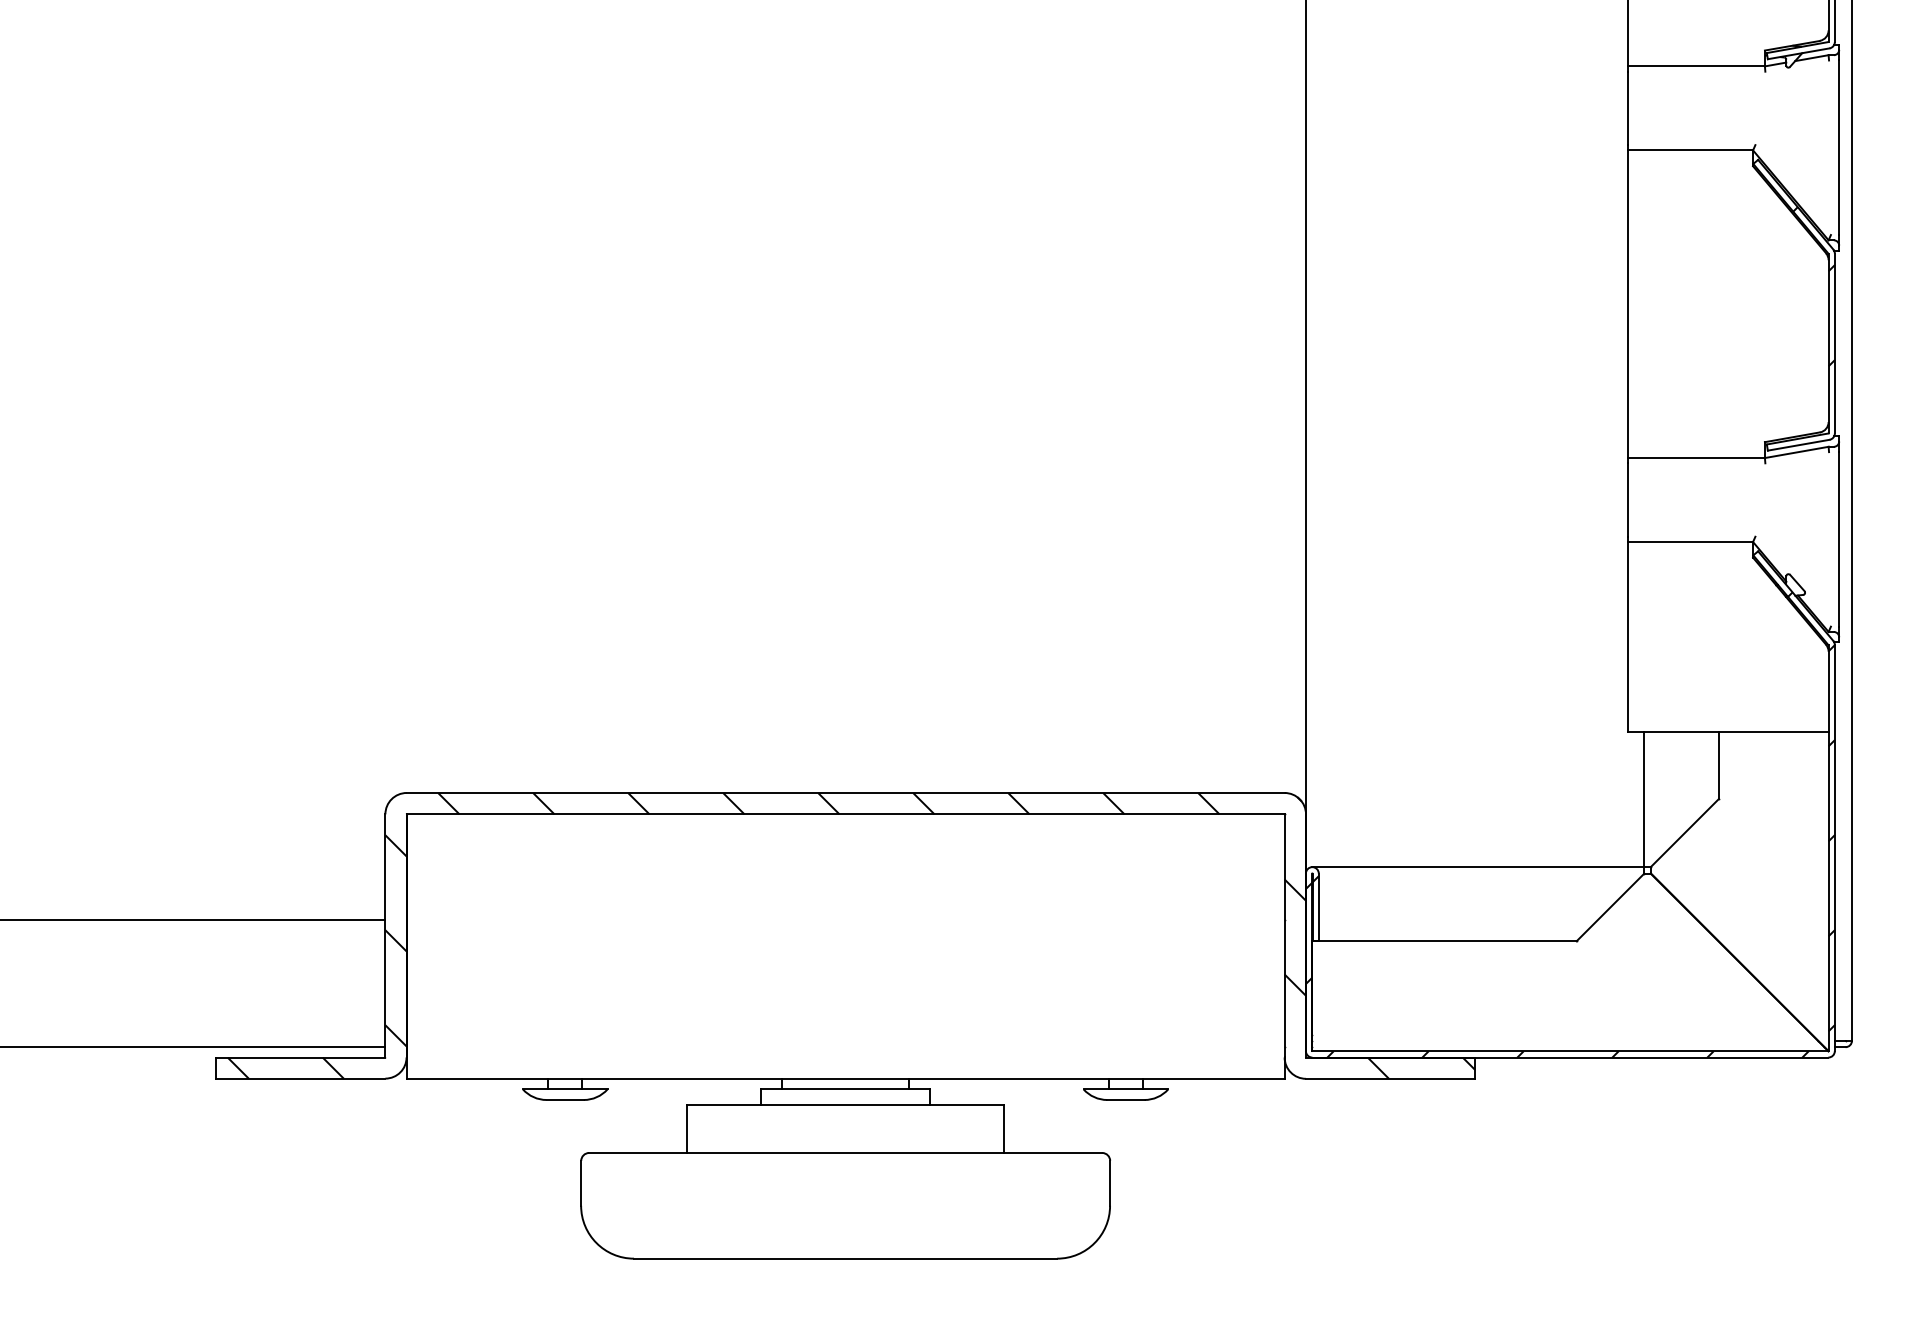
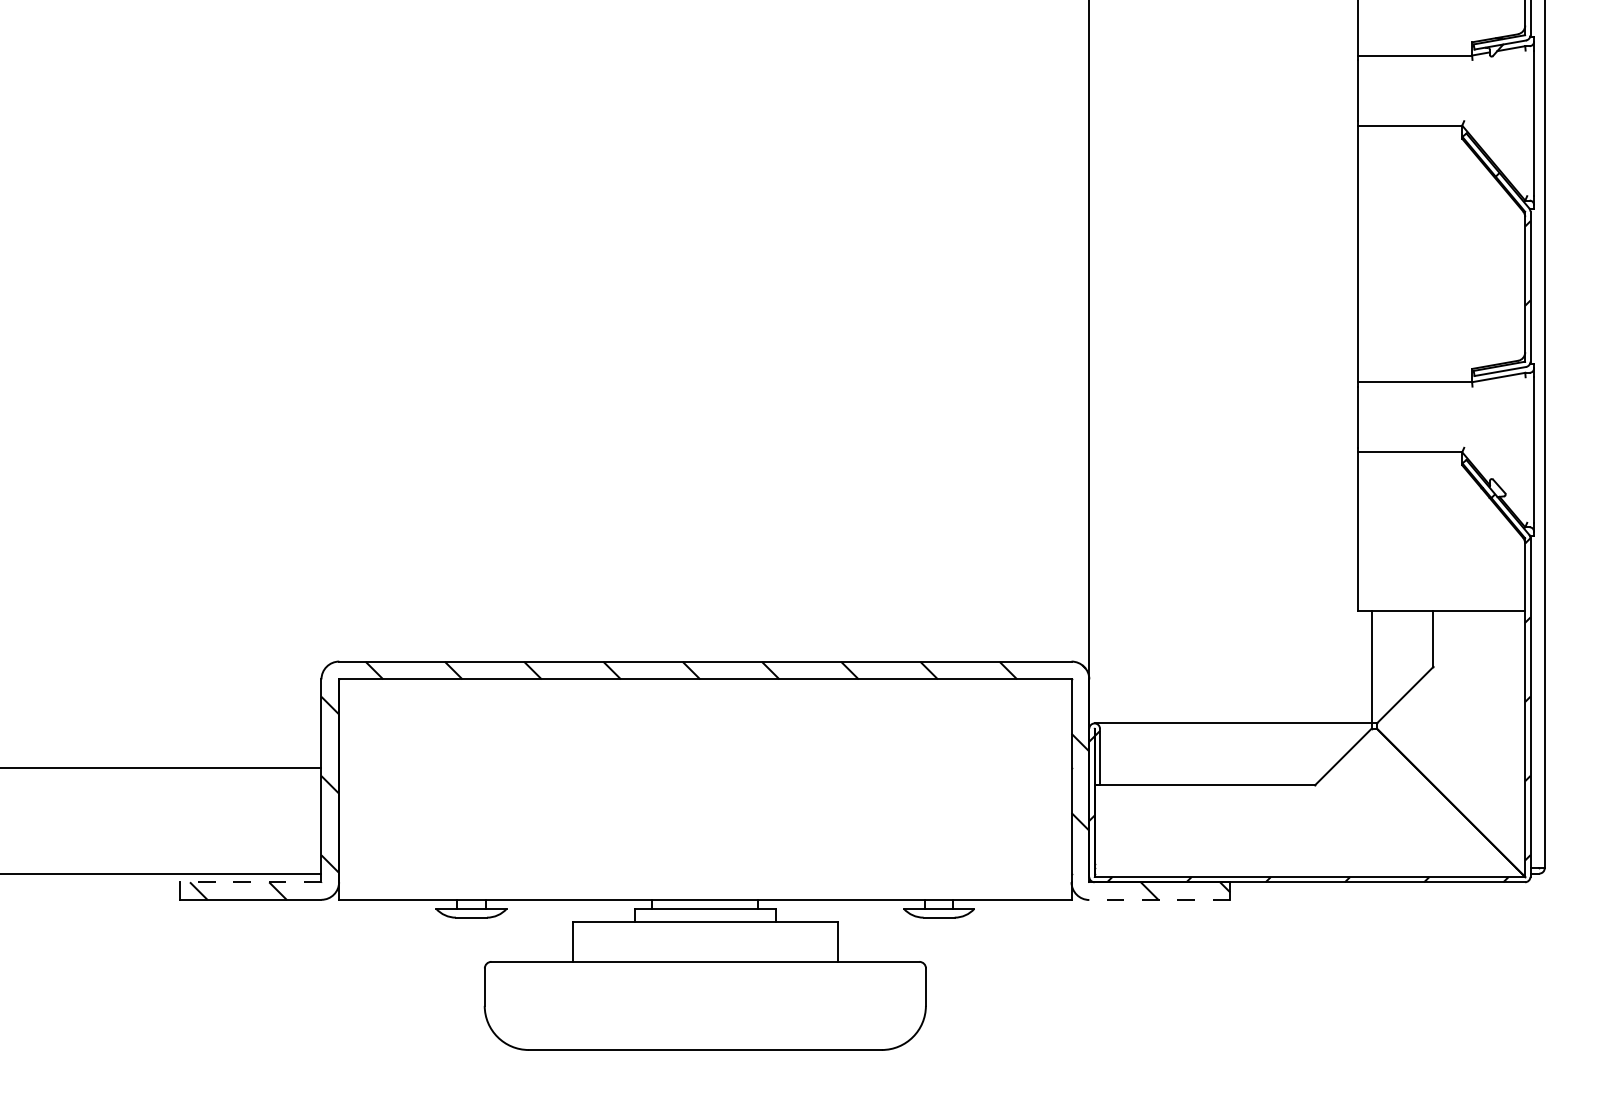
line: (300, 1057) -> (250, 882), solid -> dashed
line: (1390, 1079) -> (1159, 900), solid -> dashed

